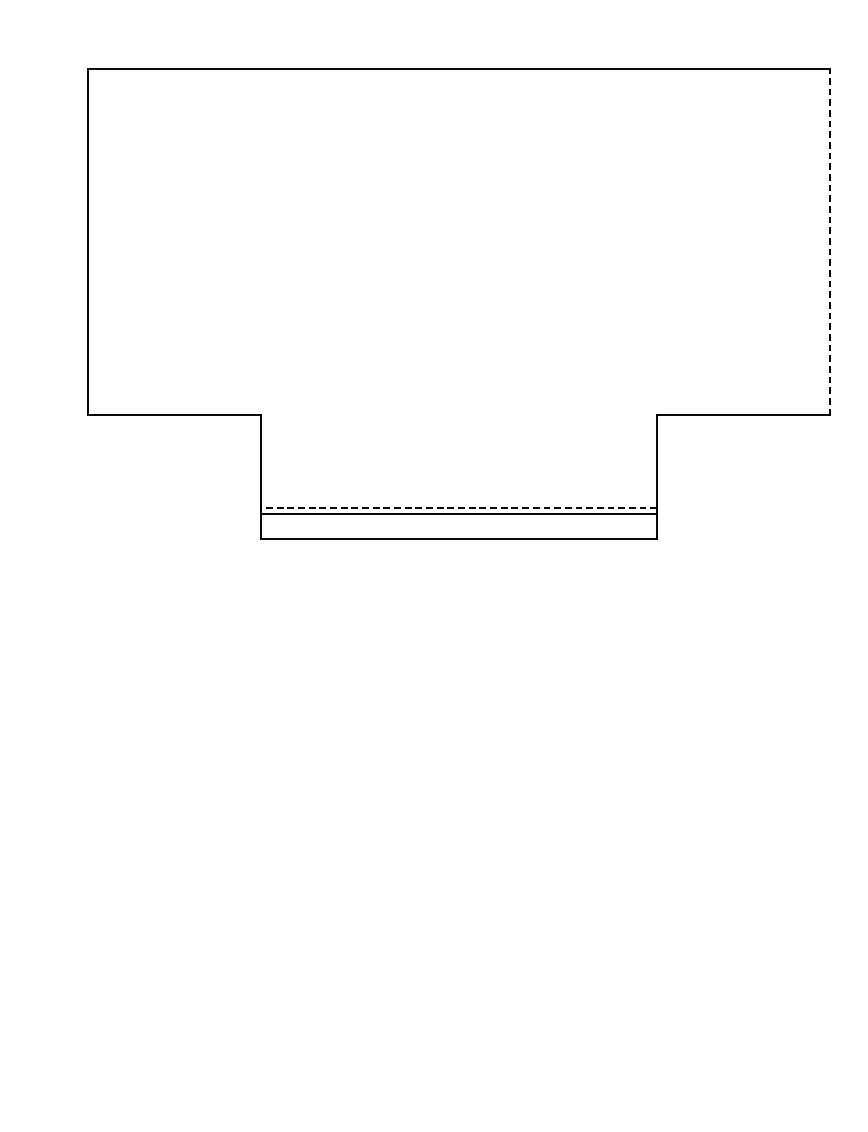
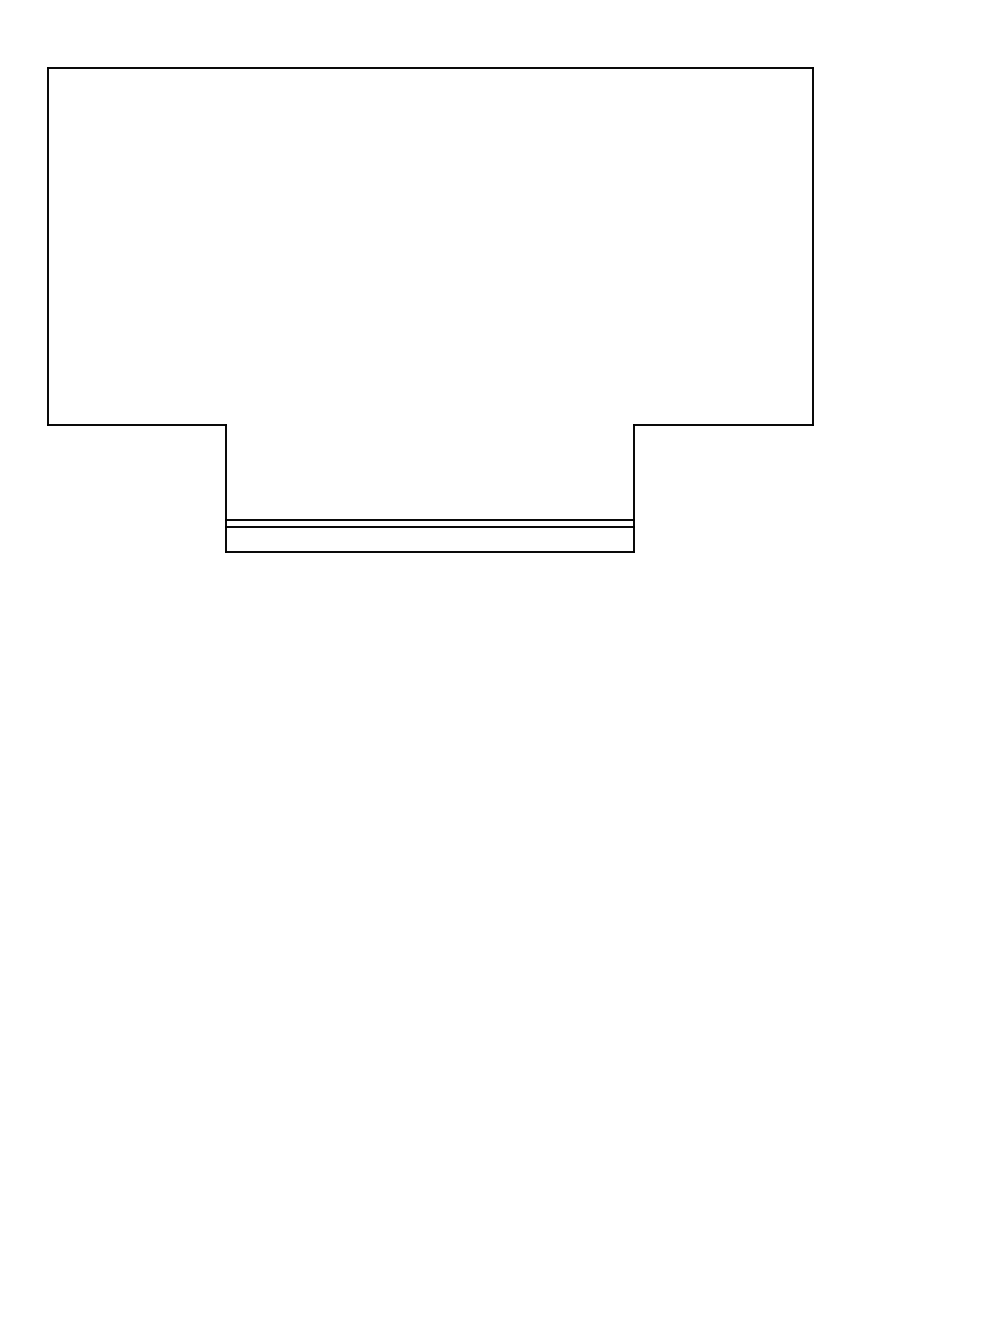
line: (830, 242) -> (813, 246), dashed -> solid
line: (458, 508) -> (429, 520), dashed -> solid

